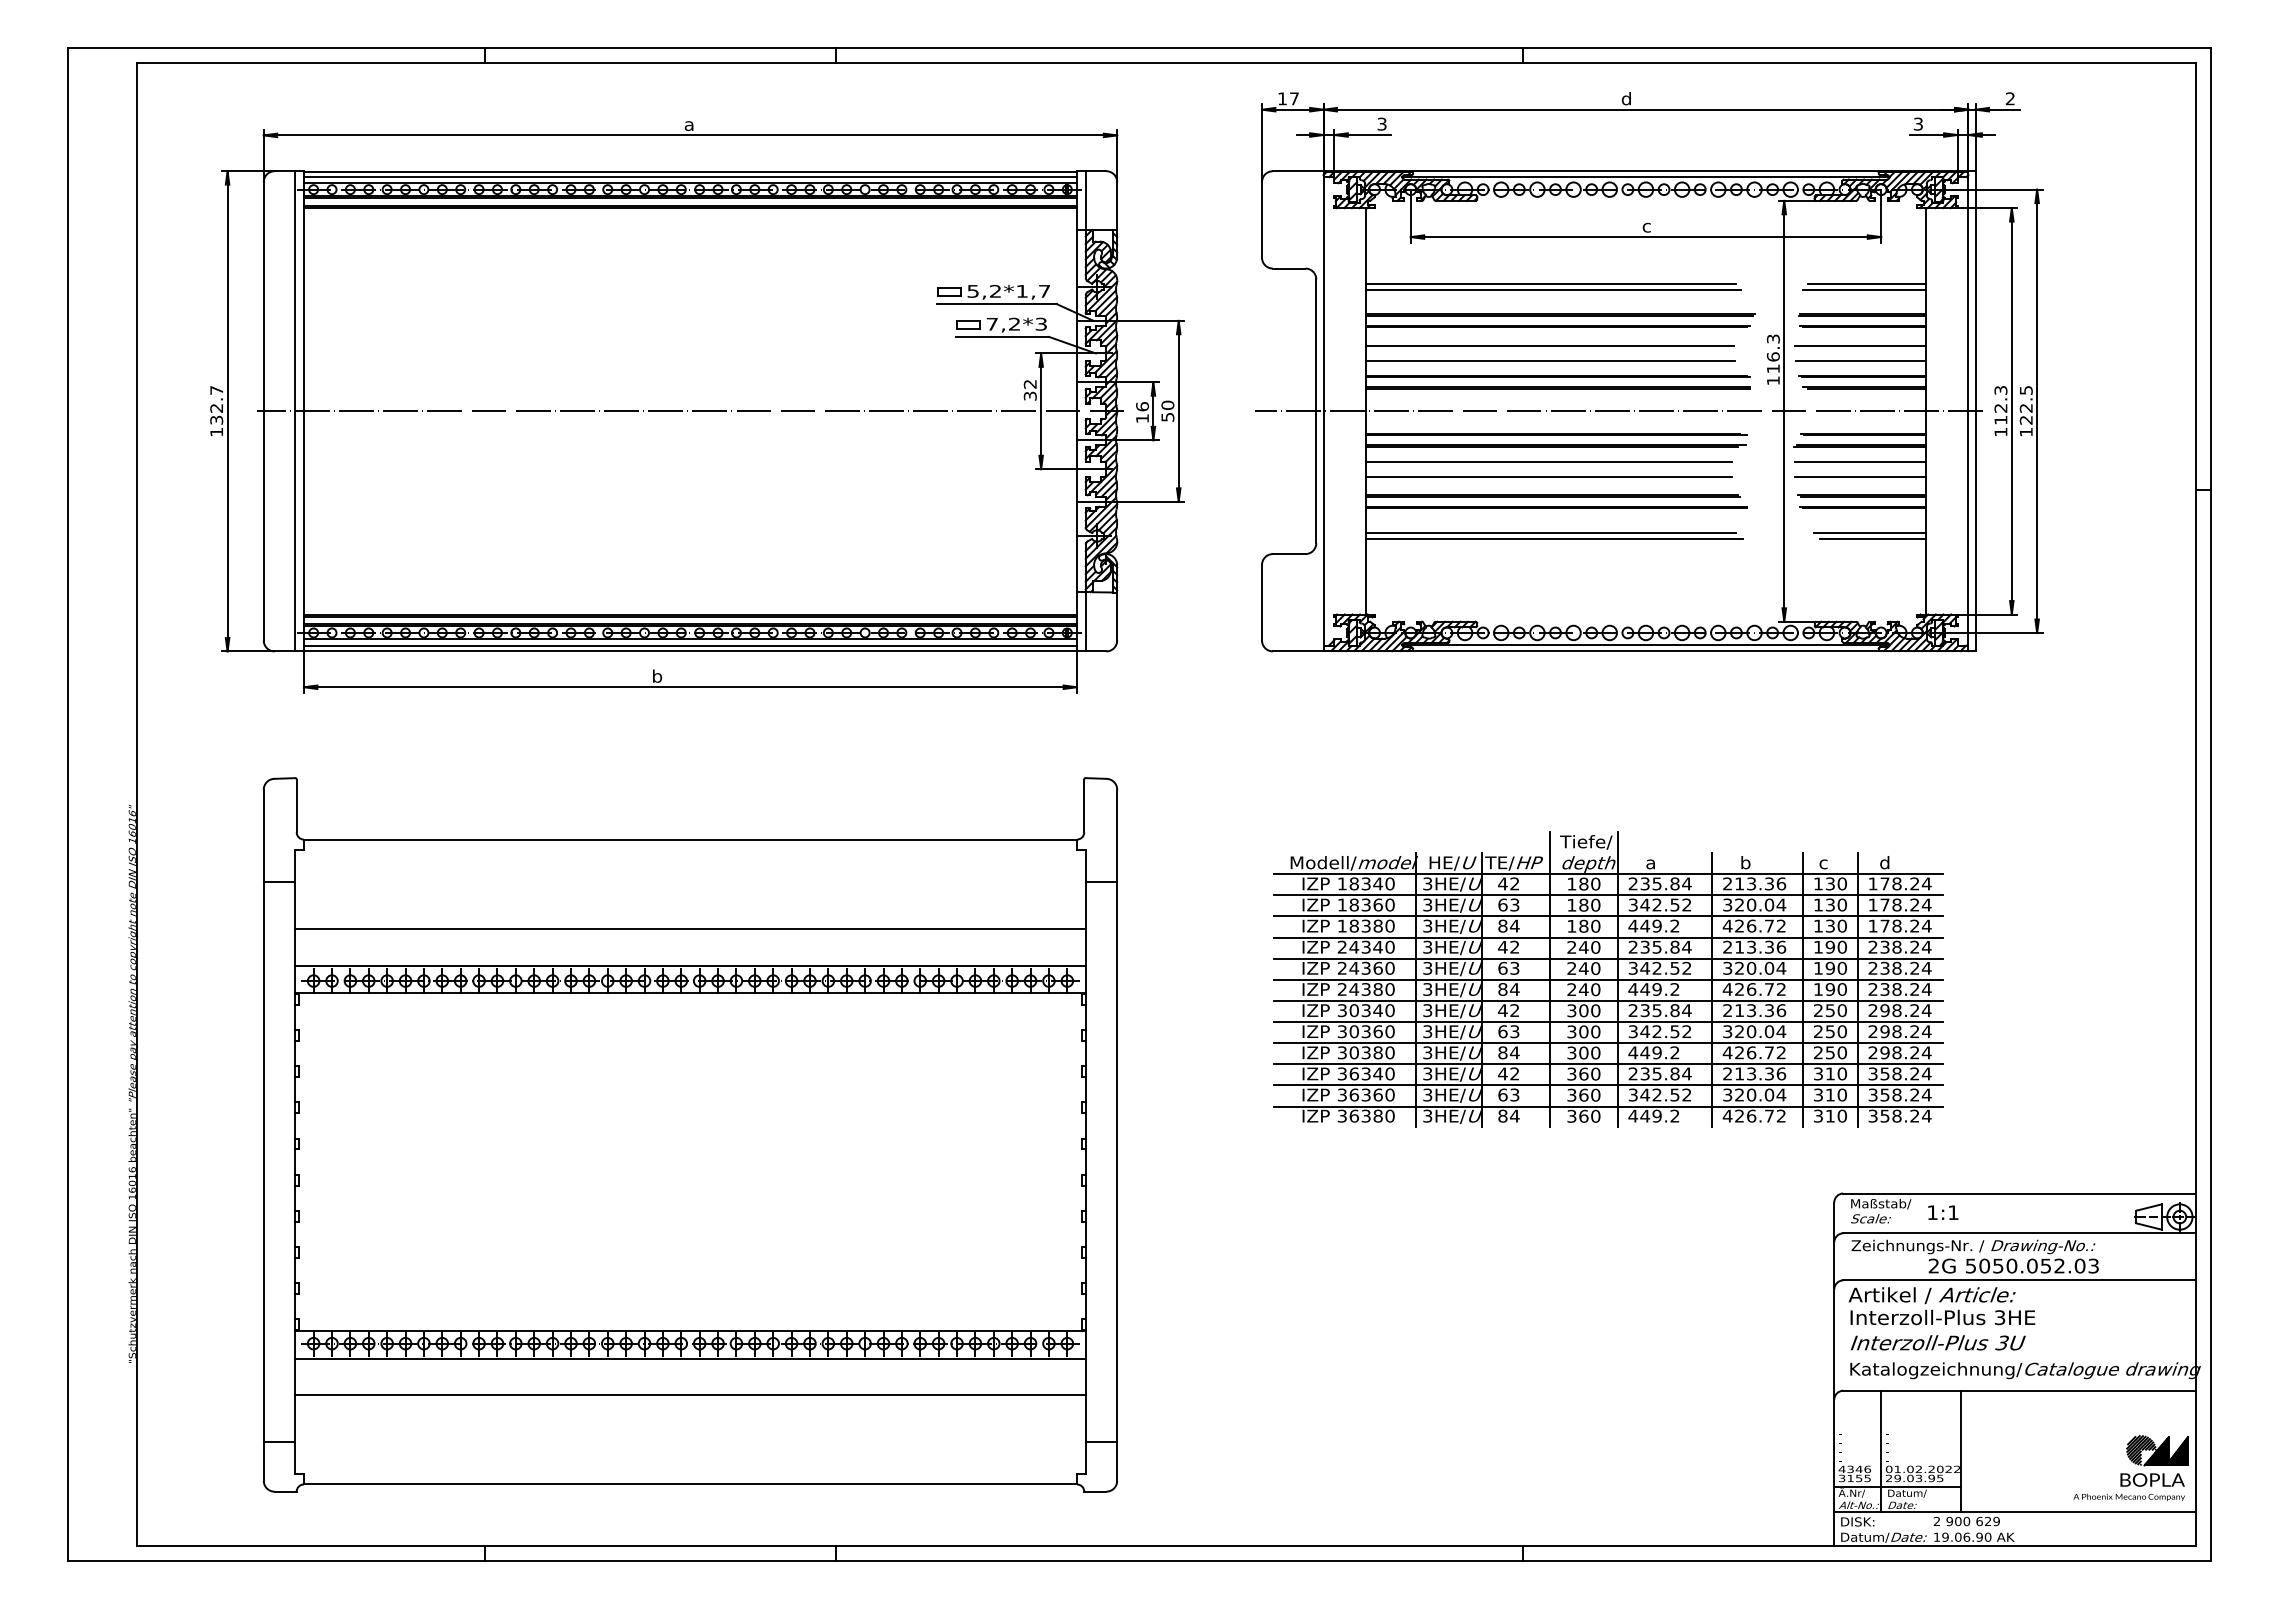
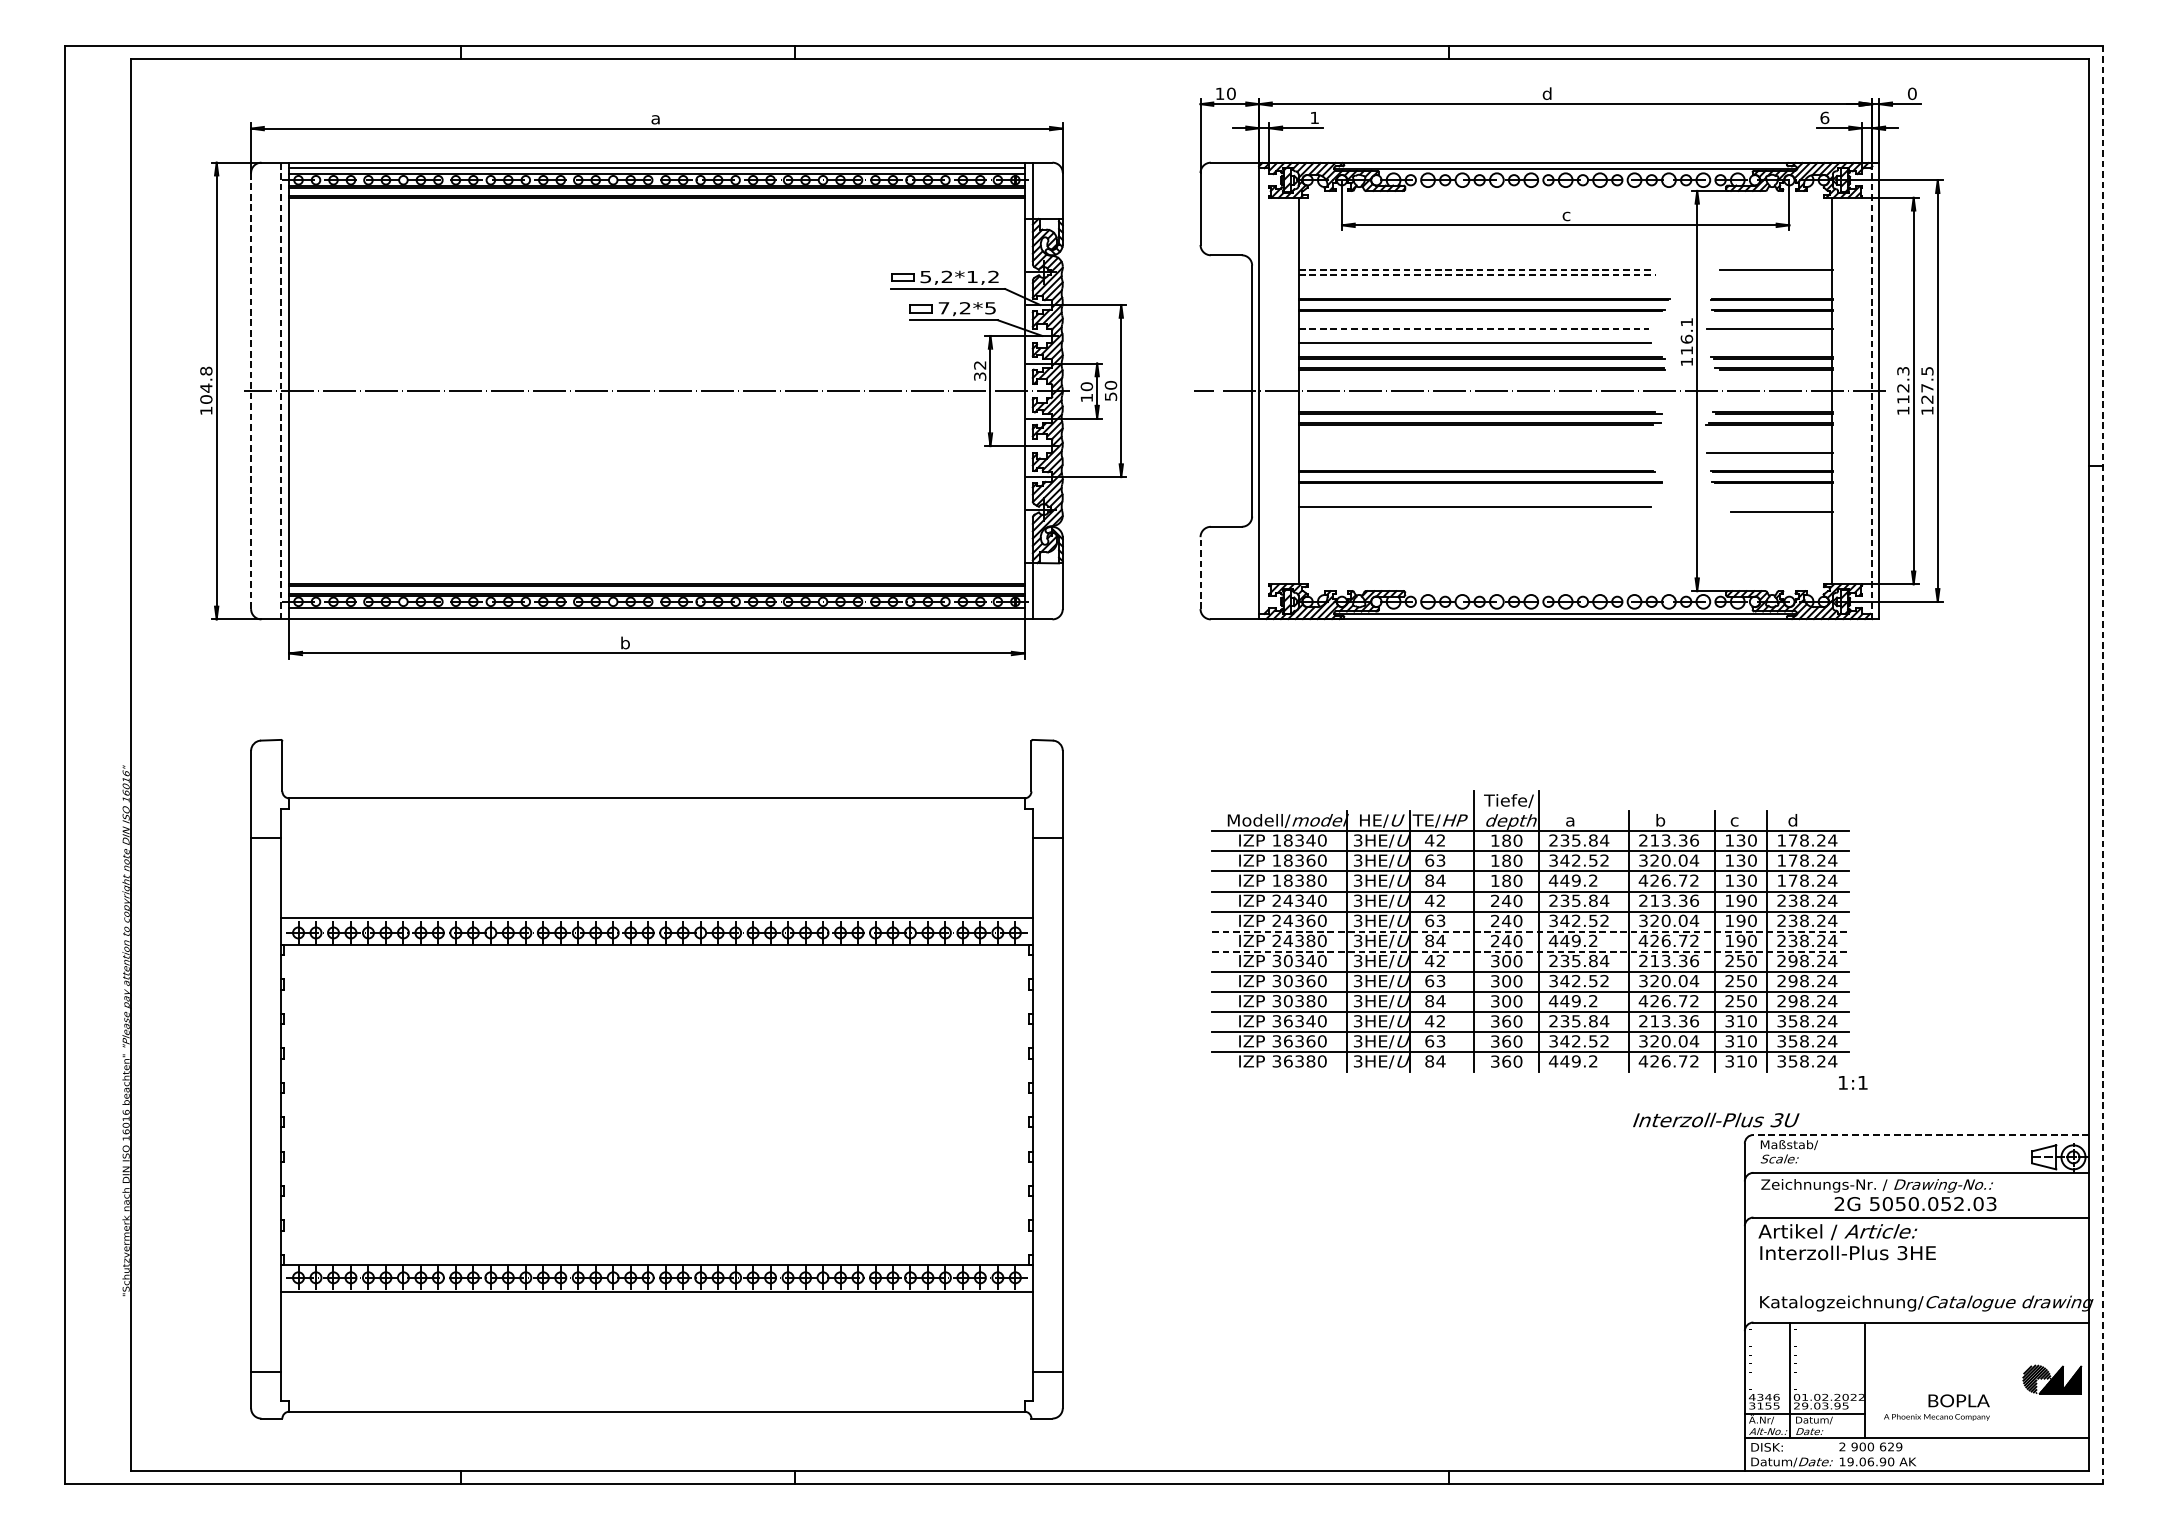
text: (1294, 98) -> (1231, 93), 17 -> 10
text: (2010, 98) -> (1912, 93), 2 -> 0
text: (1381, 123) -> (1314, 117), 3 -> 1
text: (1918, 123) -> (1824, 117), 3 -> 6
line: (1551, 283) -> (1475, 269), solid -> dashed
line: (1553, 289) -> (1477, 275), solid -> dashed
line: (1864, 289) -> (1773, 275), removed
text: (1044, 290) -> (993, 276), 5,2*1,7 -> 5,2*1,2
text: (1041, 323) -> (990, 307), 7,2*3 -> 7,2*5
text: (1772, 338) -> (1686, 321), 116.3 -> 116.1
line: (1550, 345) -> (1474, 328), solid -> dashed
line: (1860, 361) -> (1769, 343), removed
text: (216, 404) -> (206, 384), 132.7 -> 104.8
text: (1142, 406) -> (1086, 386), 16 -> 10
text: (2025, 408) -> (1926, 388), 122.5 -> 127.5
line: (295, 410) -> (281, 390), solid -> dashed
line: (1968, 410) -> (1872, 390), solid -> dashed
line: (263, 411) -> (250, 391), solid -> dashed
line: (1548, 461) -> (1472, 438), removed
line: (1860, 461) -> (1769, 438), removed
line: (1548, 476) -> (1472, 453), removed
line: (1870, 533) -> (1779, 507), removed
line: (1553, 538) -> (1477, 512), removed
line: (1262, 602) -> (1200, 572), solid -> dashed
line: (690, 645) -> (656, 613), removed
line: (2210, 804) -> (2102, 765), solid -> dashed
line: (690, 929) -> (656, 883), removed
line: (1608, 979) -> (1530, 931), solid -> dashed
line: (1608, 1000) -> (1530, 951), solid -> dashed
line: (2019, 1193) -> (1920, 1134), solid -> dashed
text: (1943, 1212) -> (1853, 1082), moved
text: (1938, 1342) -> (1716, 1119), moved
line: (690, 1394) -> (656, 1326), removed
text: (2128, 1486) -> (1936, 1406), moved

